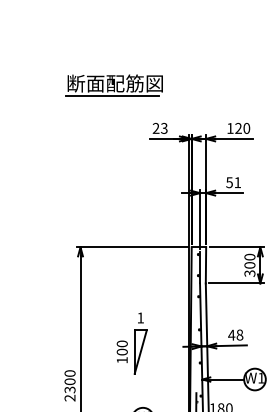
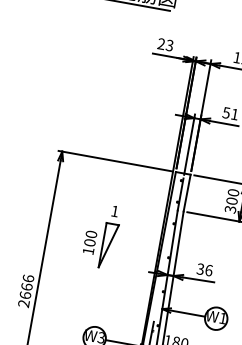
text: (235, 334) -> (204, 269), 48 -> 36
part: (131, 343) -> (100, 235), moved
text: (69, 381) -> (26, 286), 2300 -> 2666

